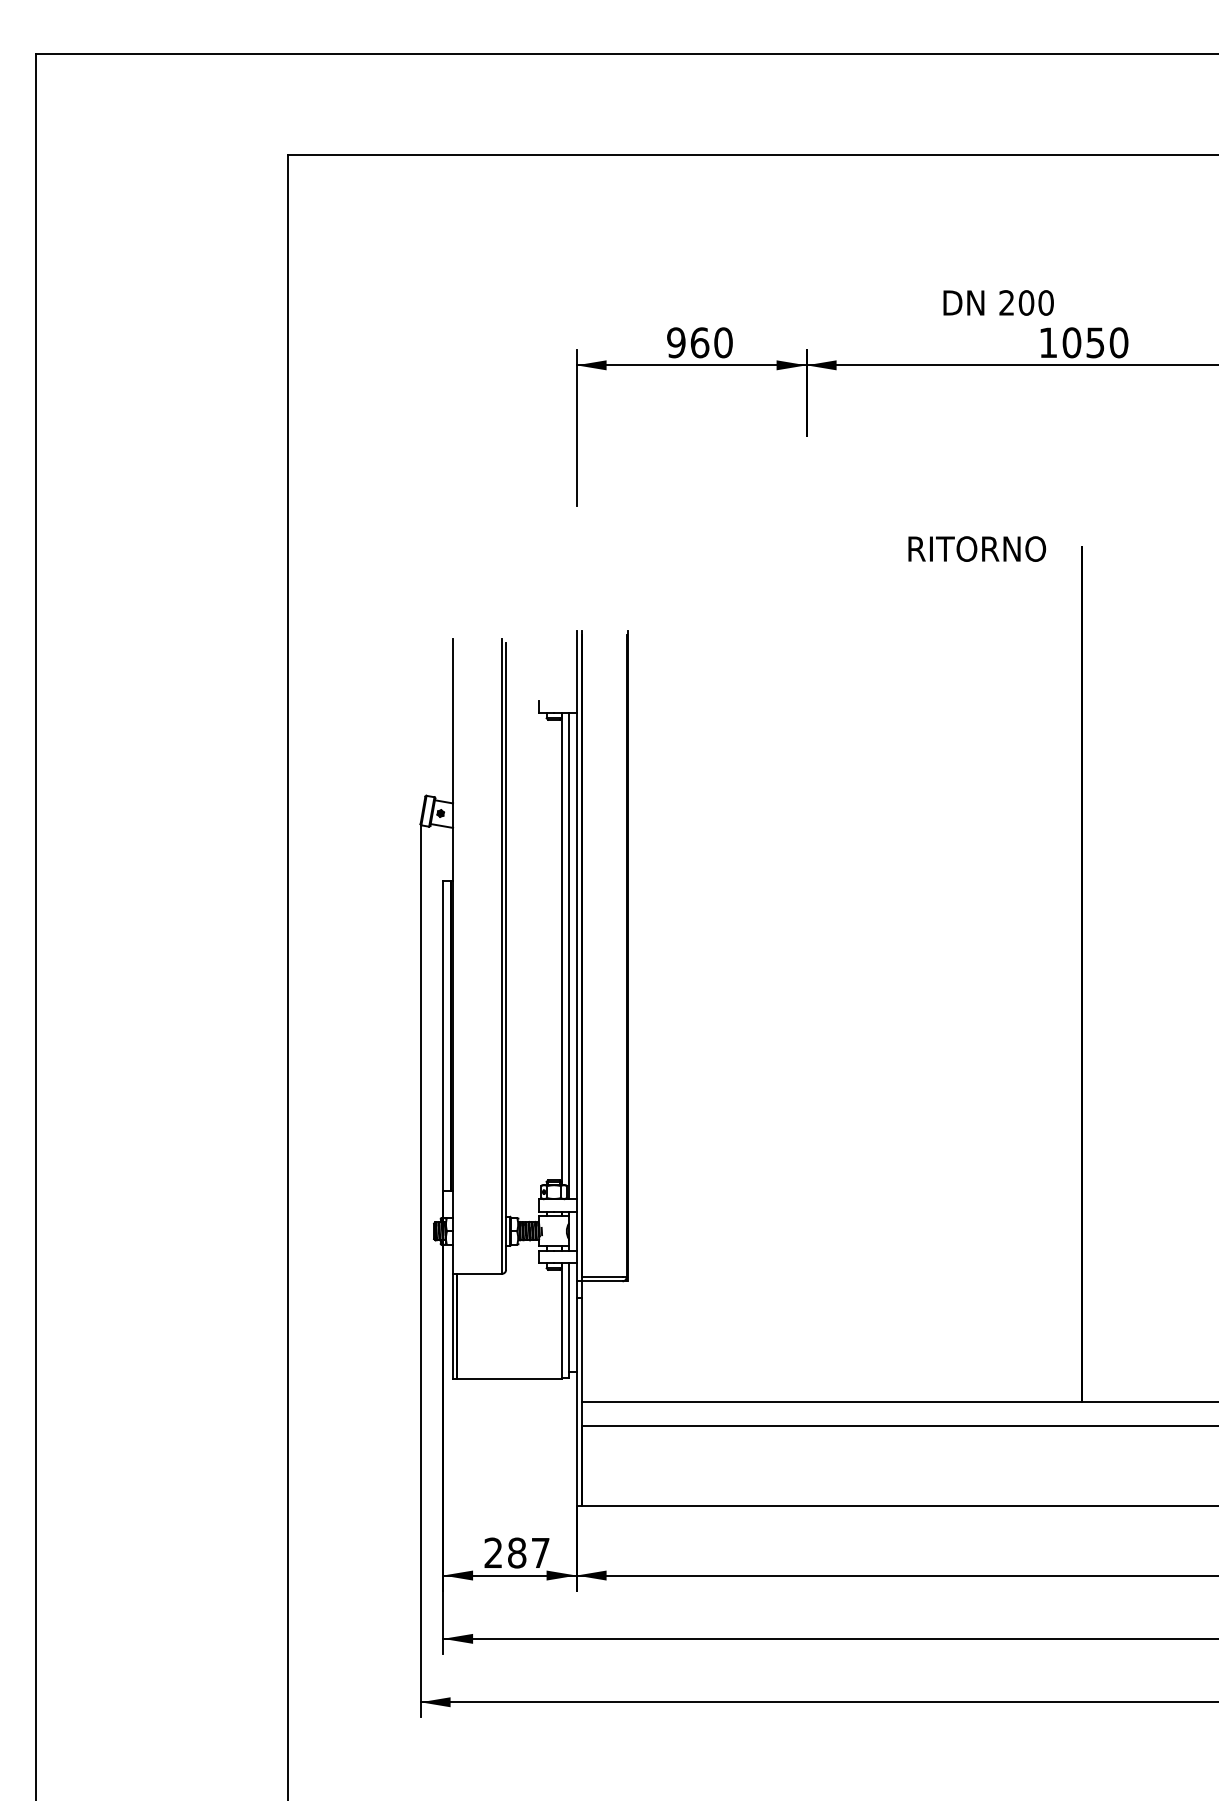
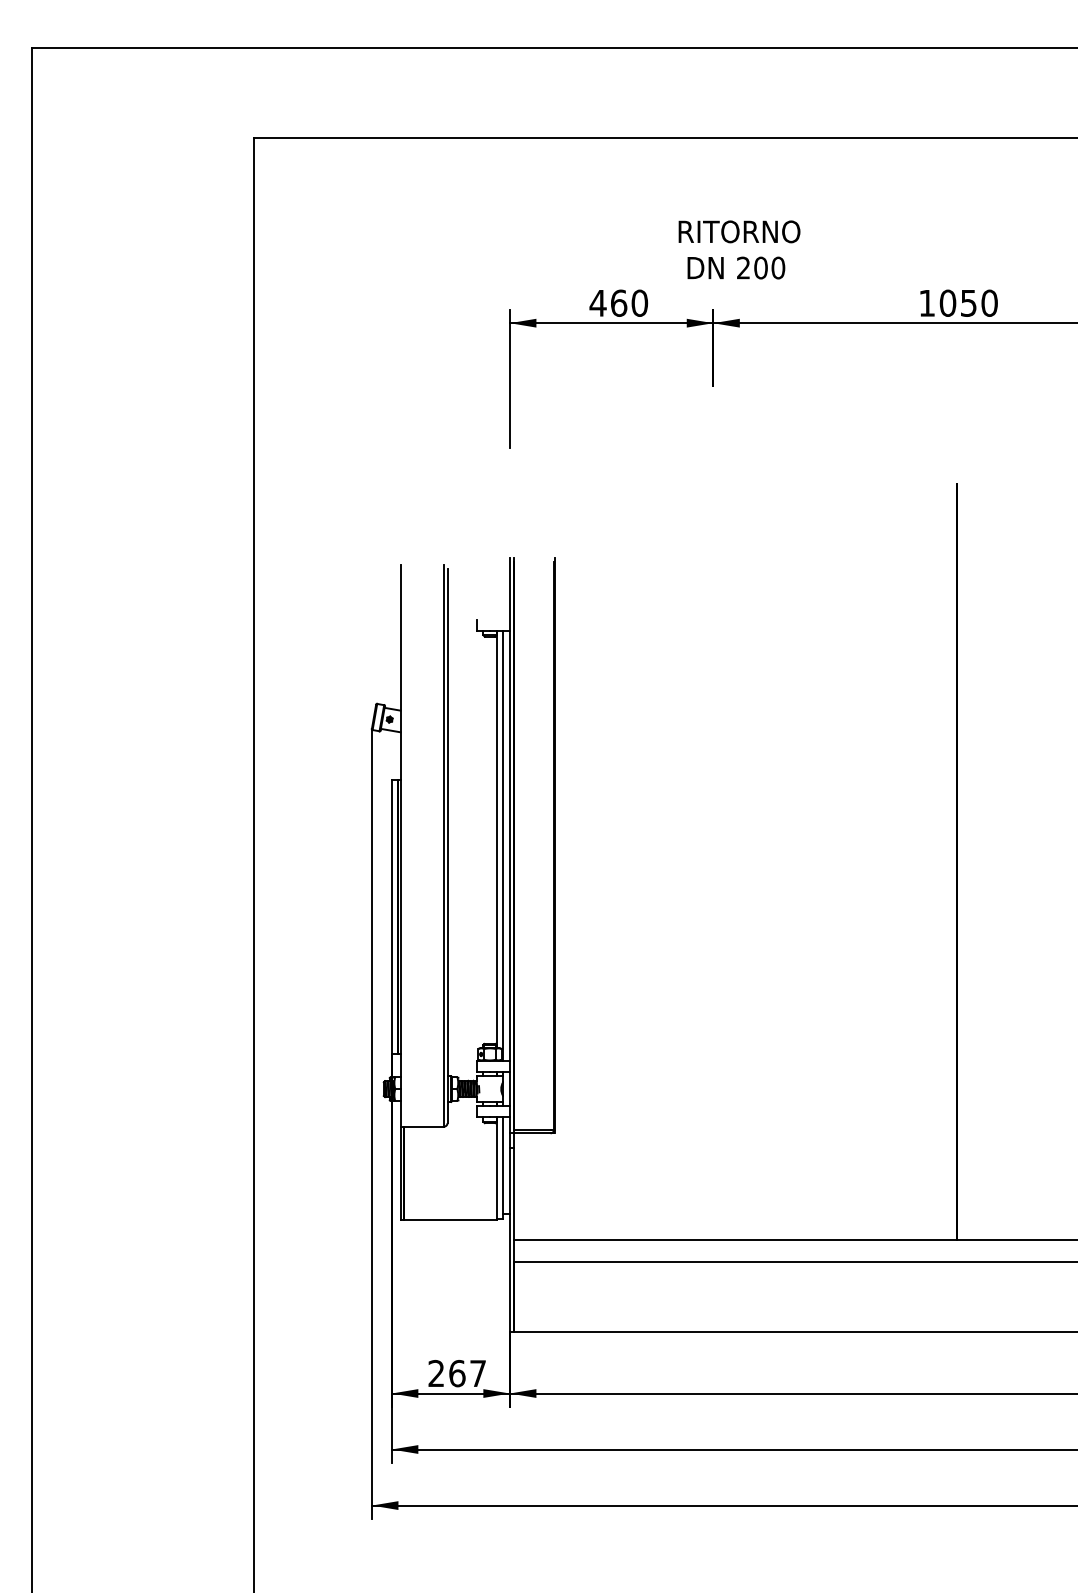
text: (998, 302) -> (736, 267), moved
text: (676, 342) -> (598, 303), 960 -> 460
text: (977, 548) -> (739, 231), moved
text: (517, 1552) -> (457, 1373), 287 -> 267

